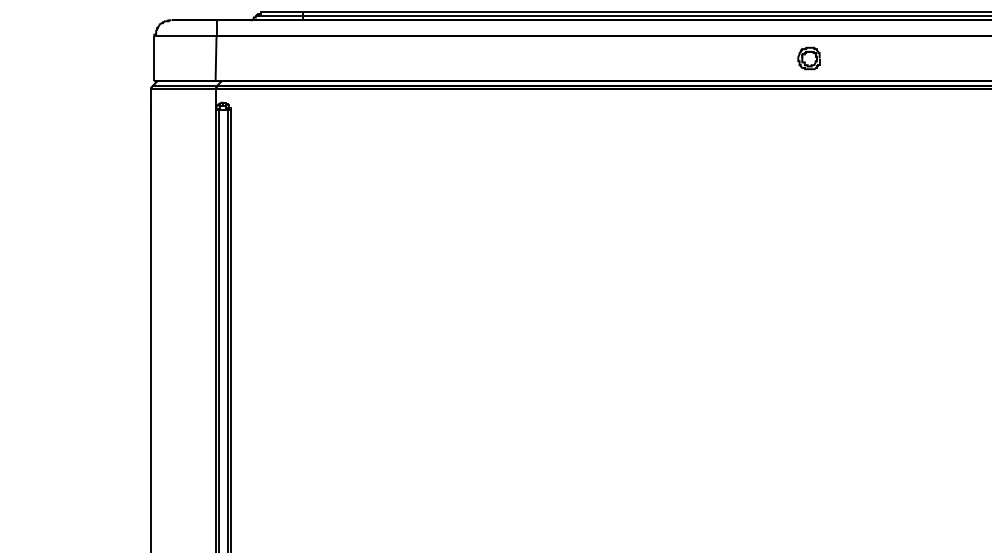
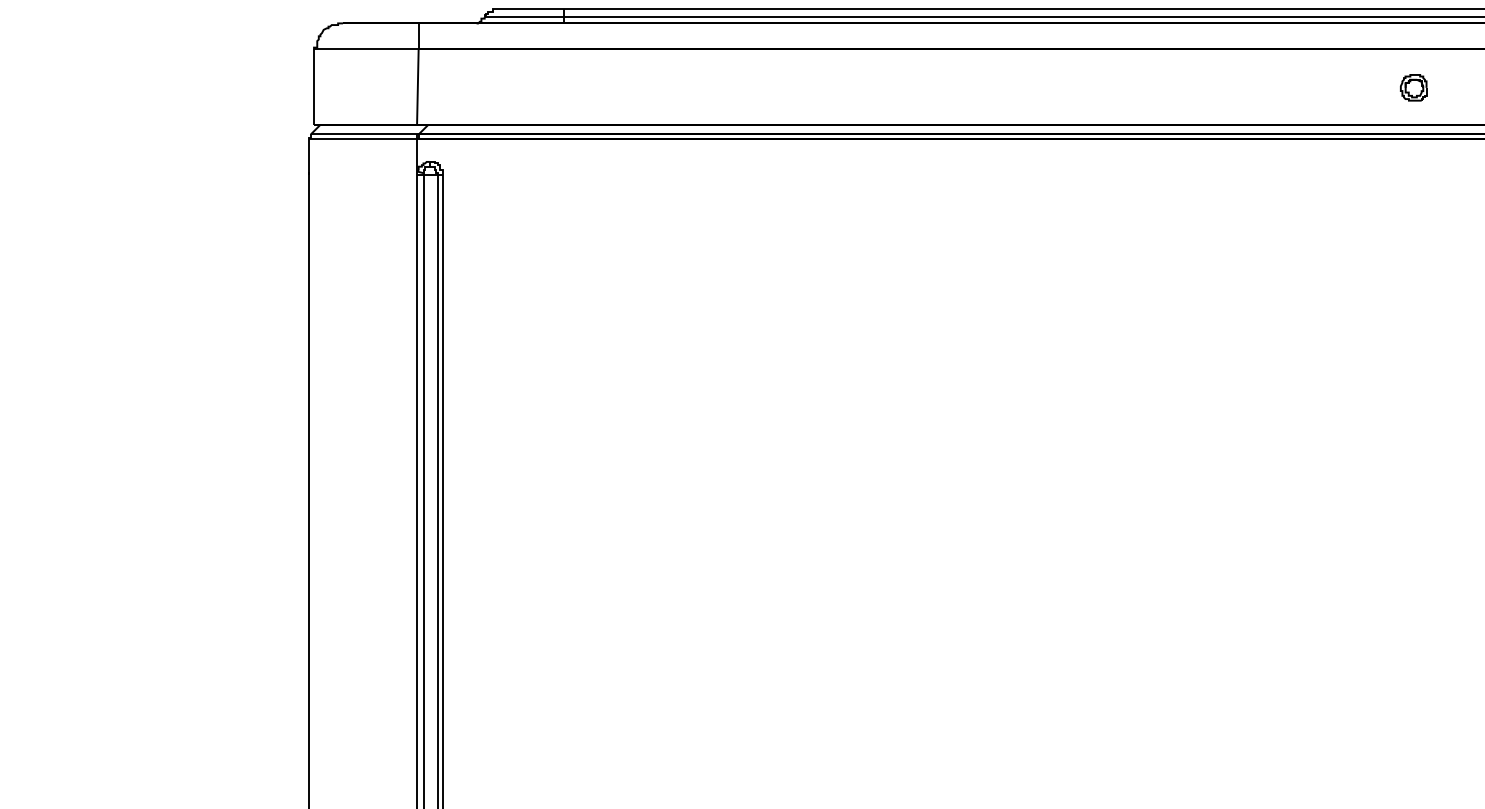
part: (808, 58) -> (1412, 87), size x0.71

